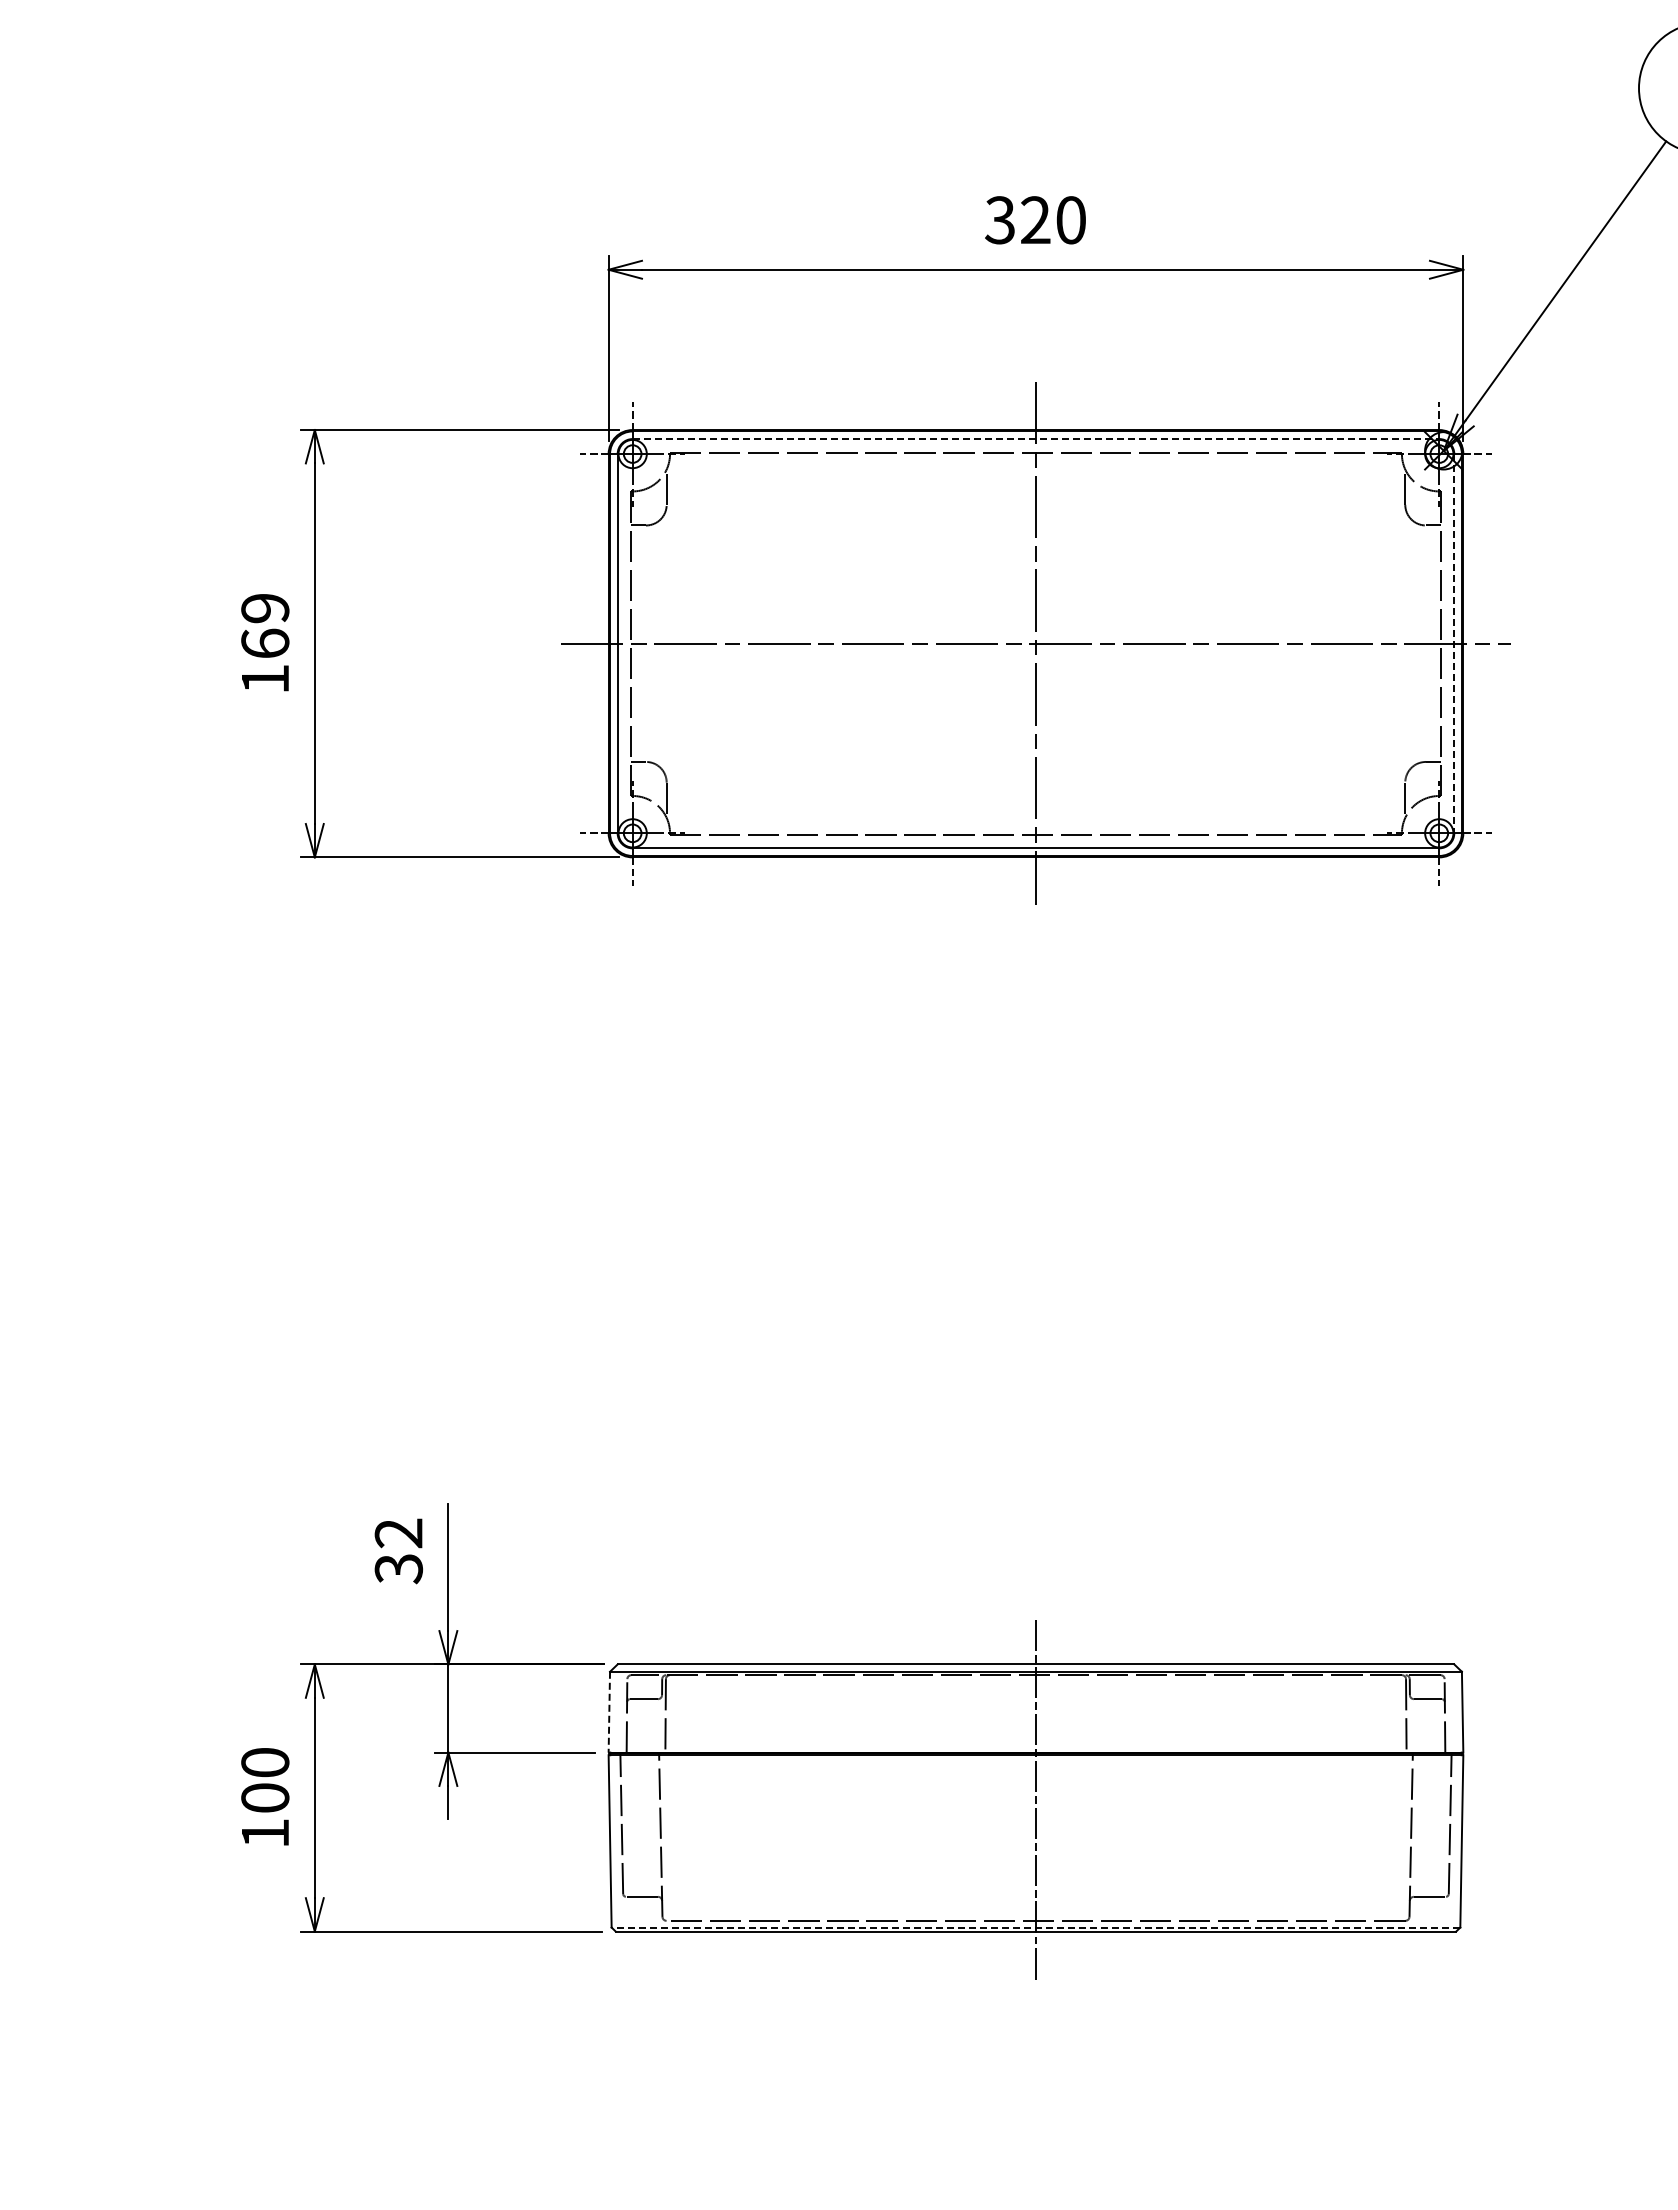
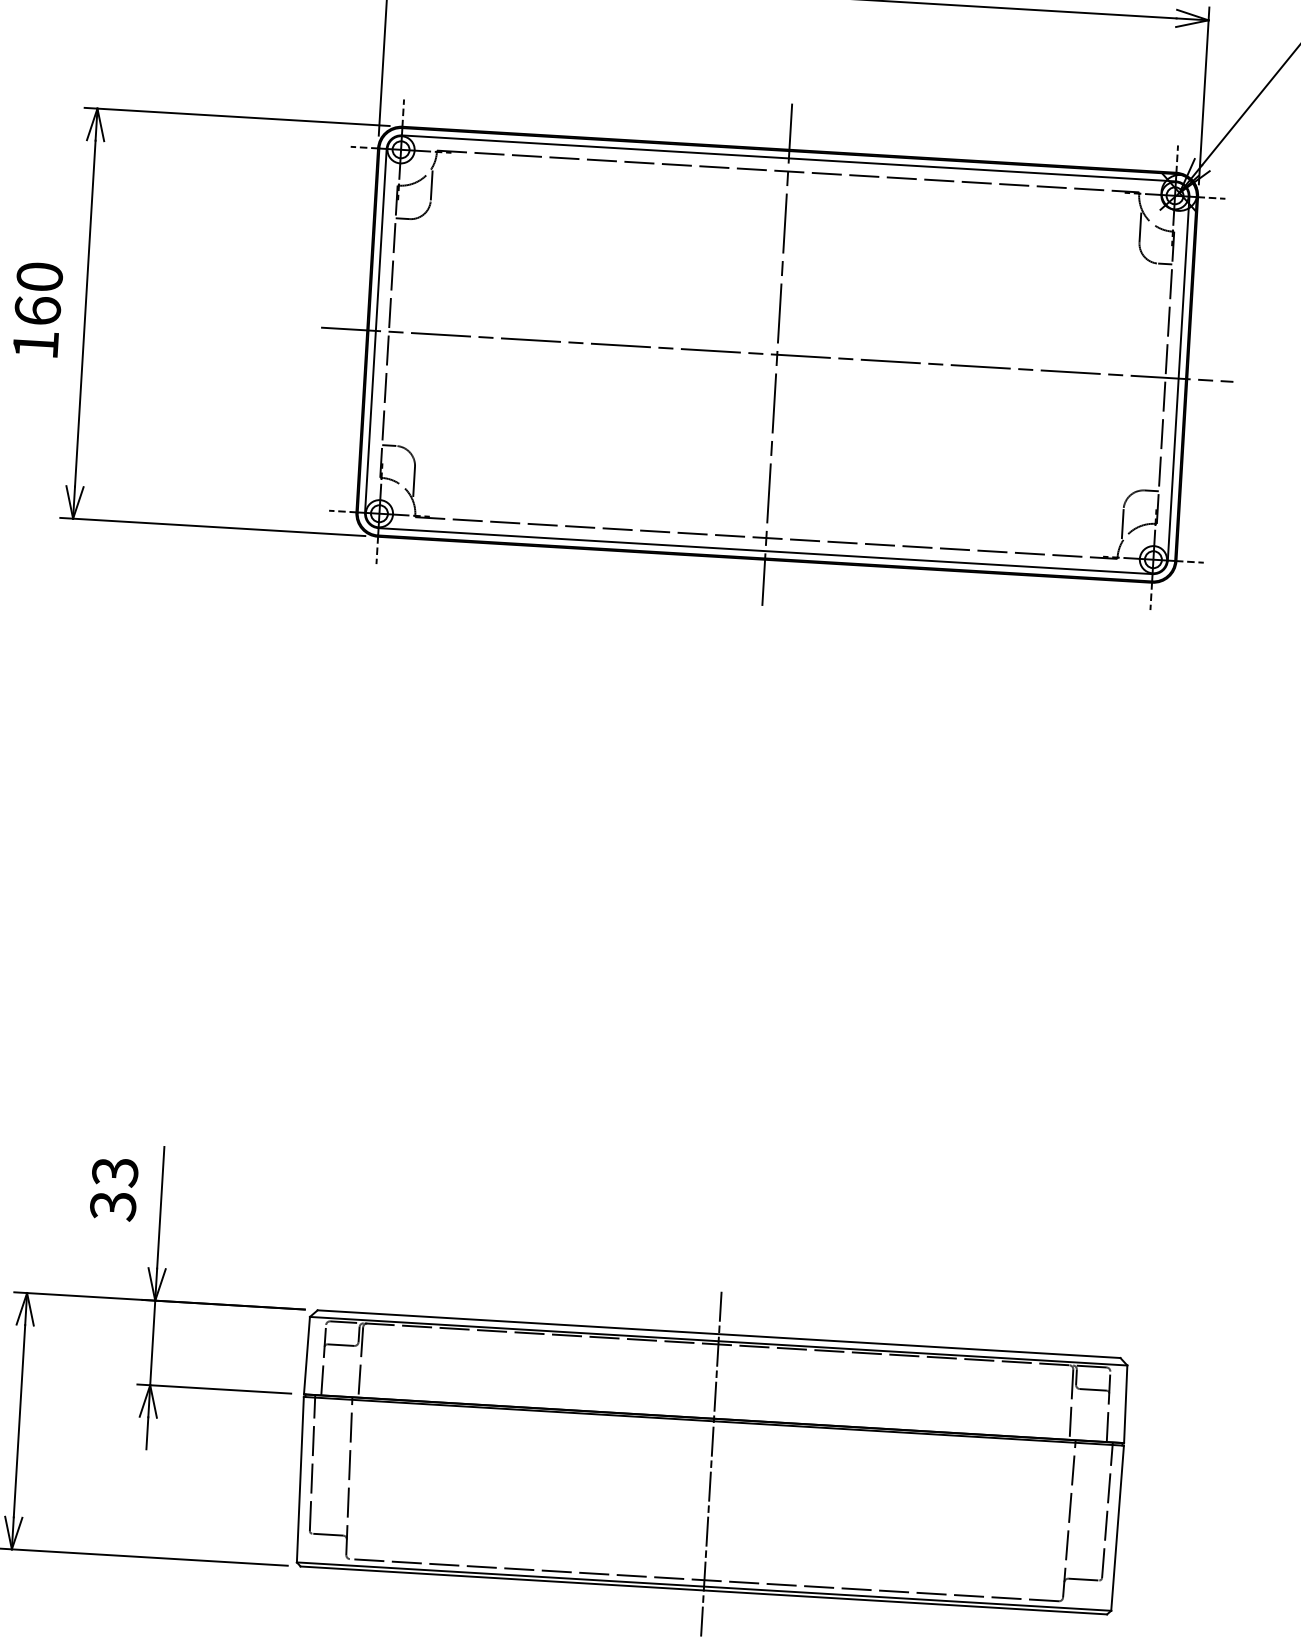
line: (1036, 439) -> (789, 158), dashed -> solid
text: (265, 608) -> (39, 277), 169 -> 160
line: (1454, 643) -> (1178, 378), dashed -> solid
text: (399, 1533) -> (115, 1172), 32 -> 33
line: (609, 1712) -> (307, 1355), dashed -> solid
line: (1035, 1927) -> (703, 1586), dashed -> solid

